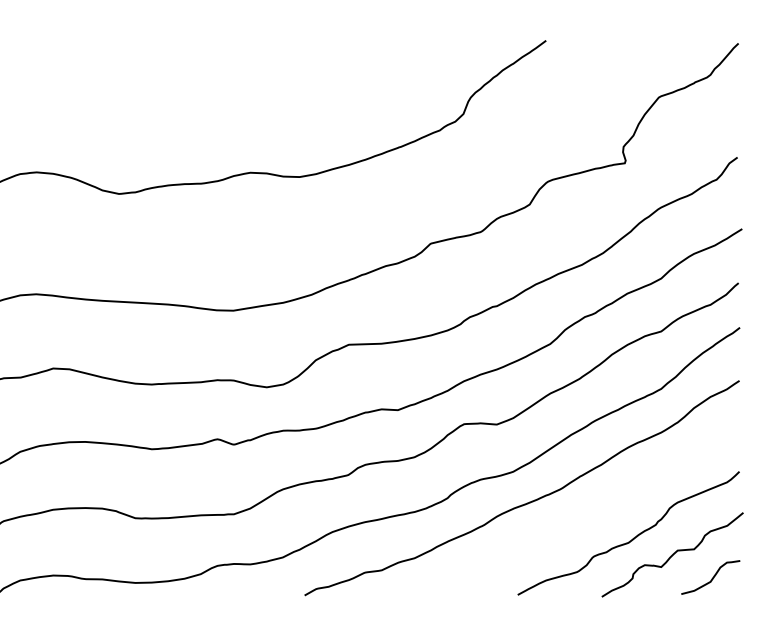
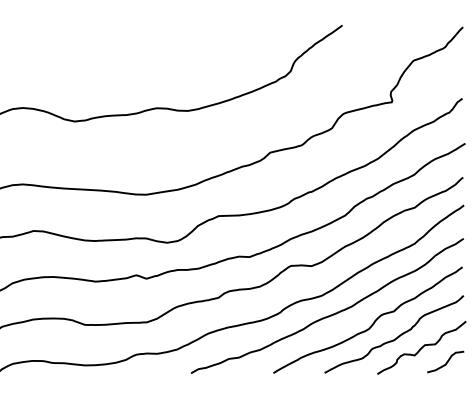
curve: (595, 512) -> (373, 321), added

